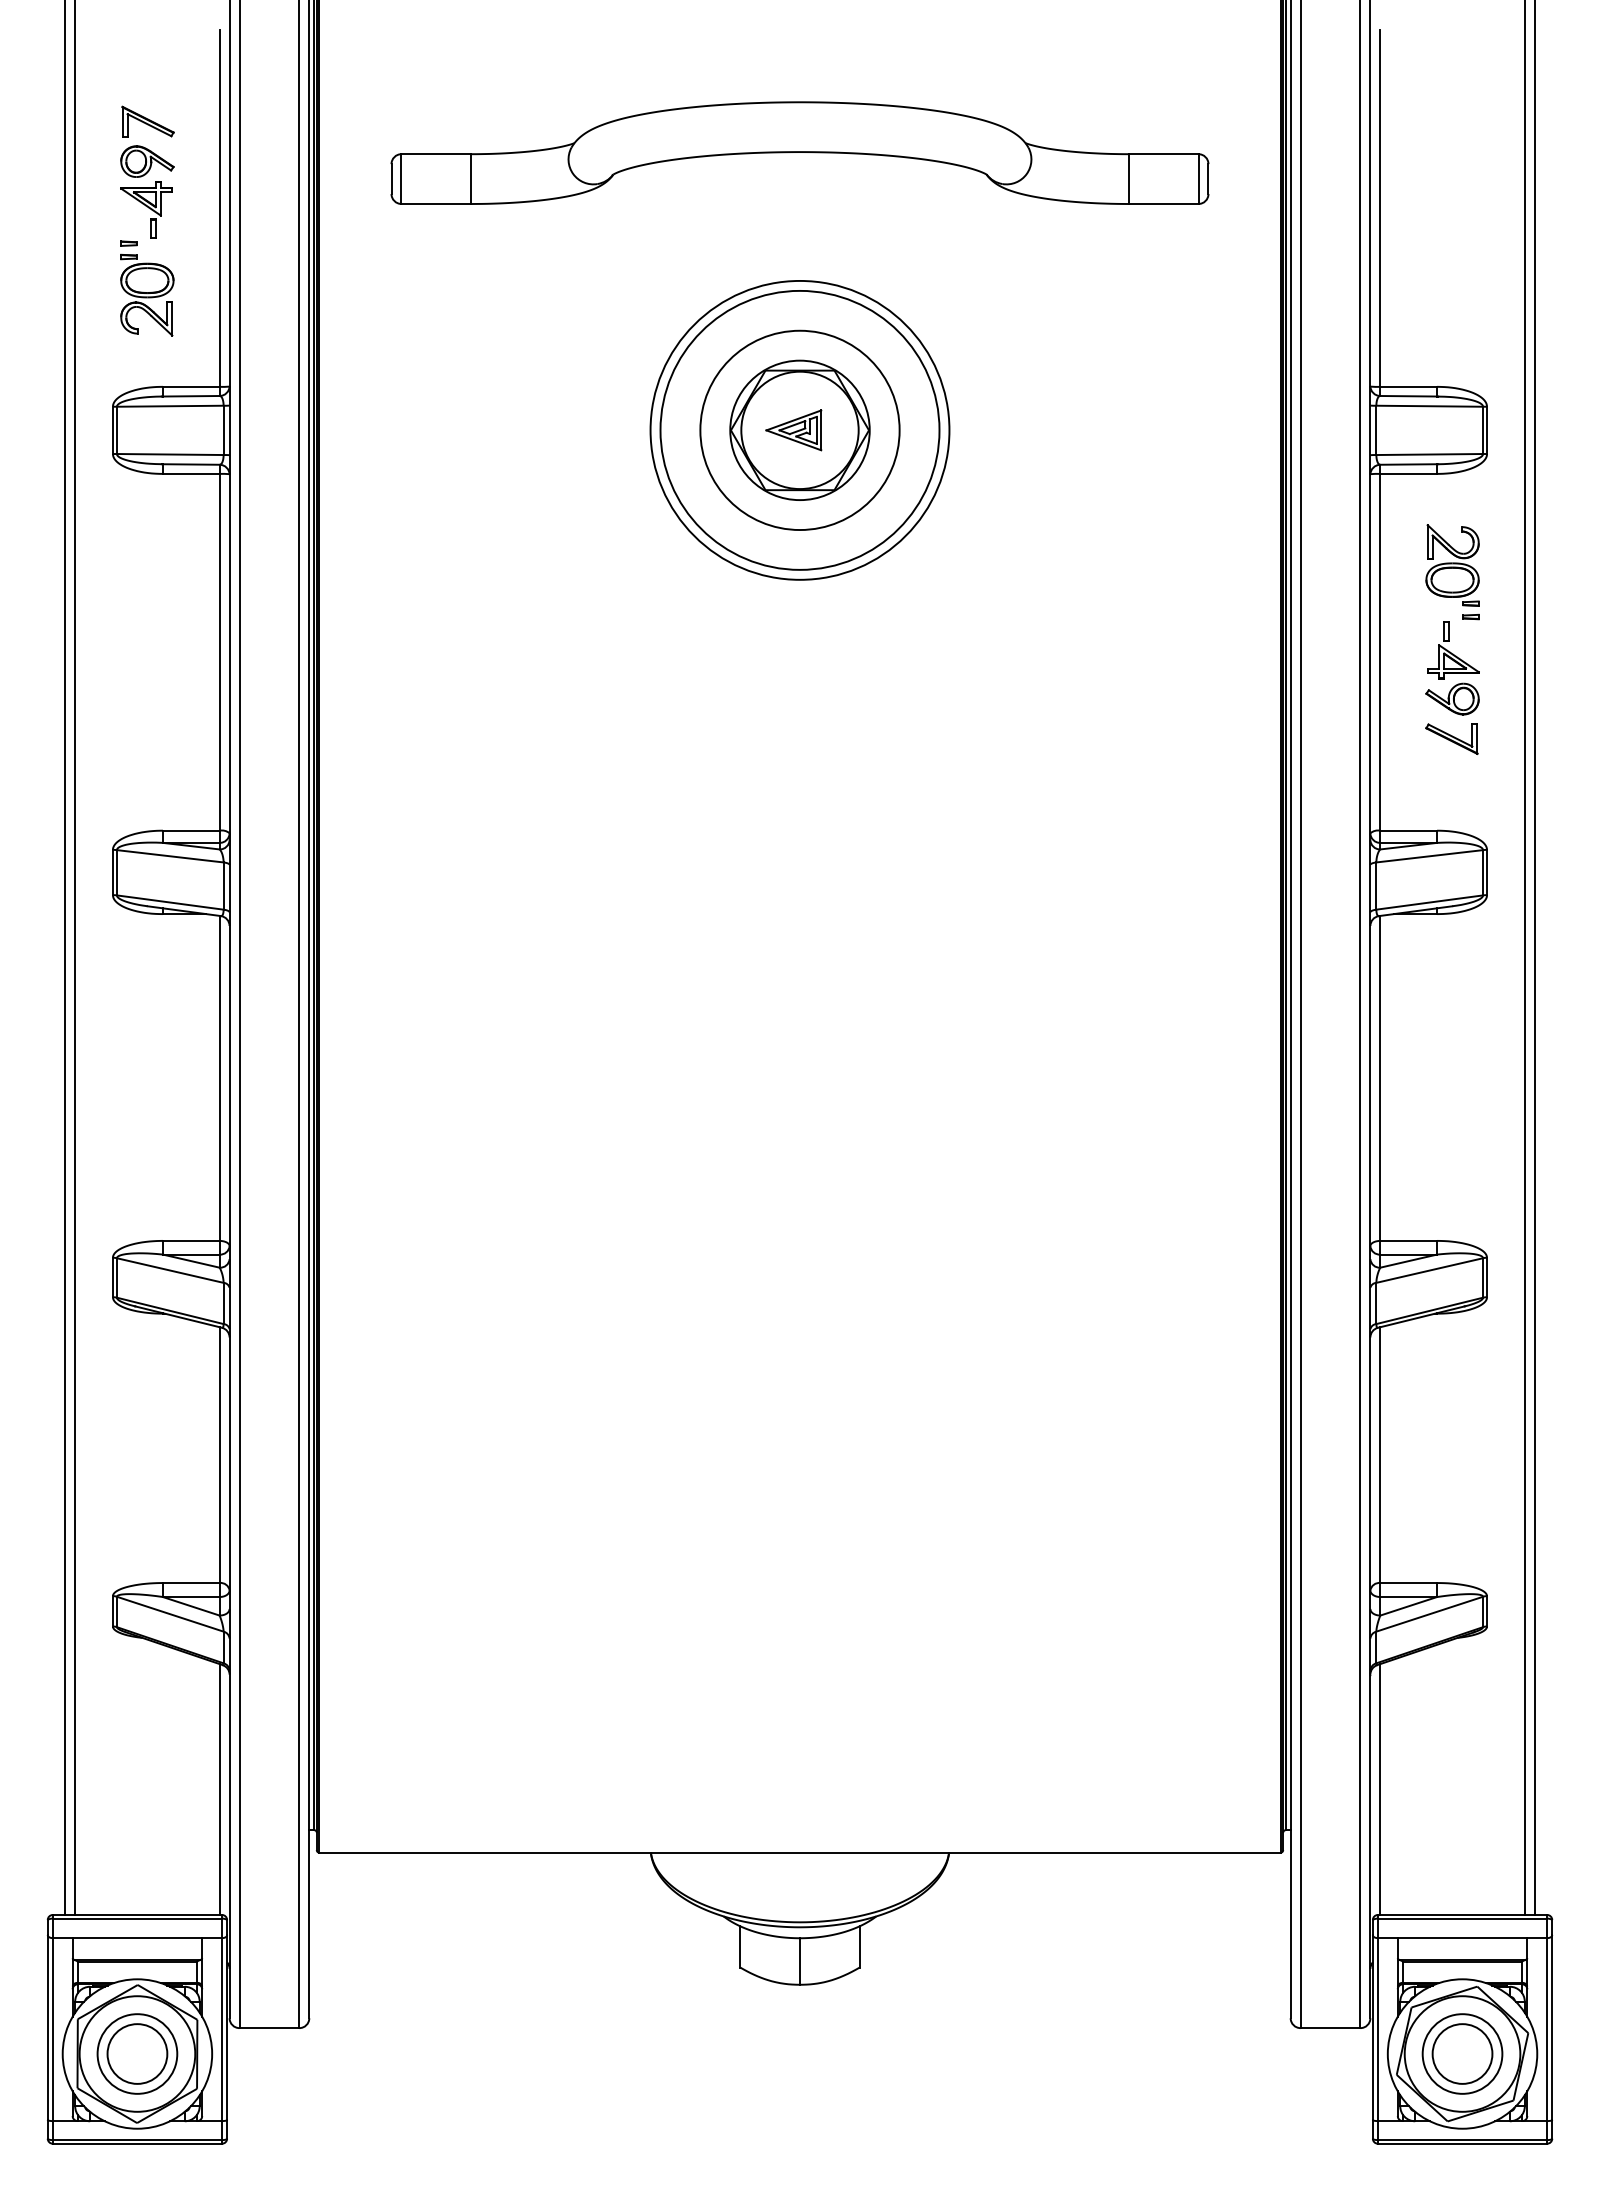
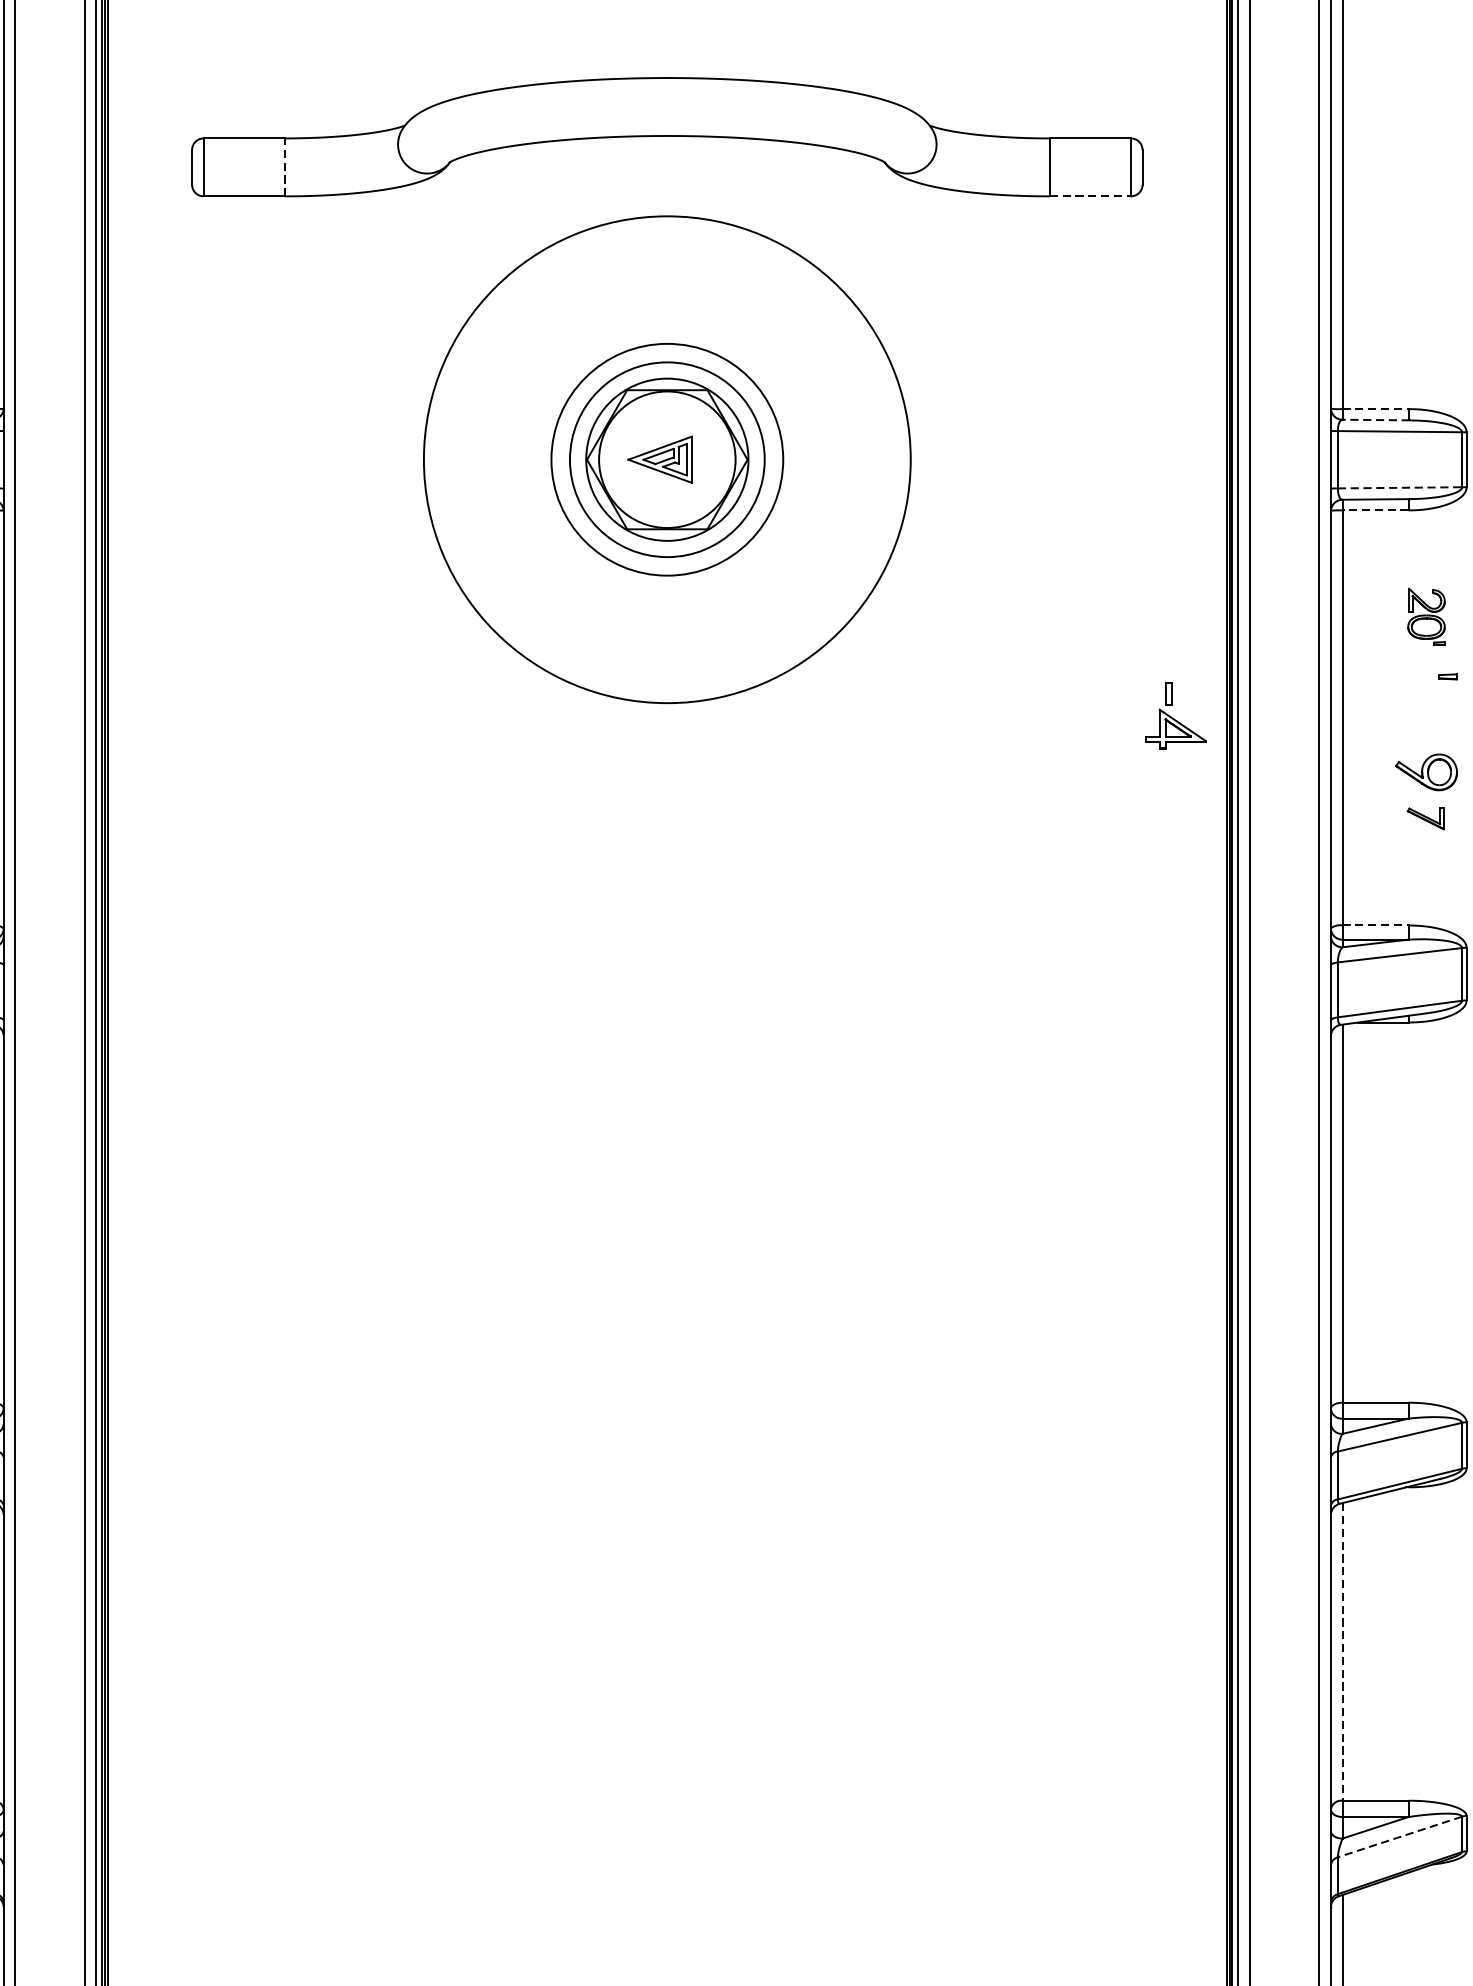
line: (471, 179) -> (285, 167), solid -> dashed
line: (1163, 204) -> (1090, 196), solid -> dashed
line: (1409, 386) -> (1376, 408), solid -> dashed
line: (1409, 396) -> (1376, 420), solid -> dashed
circle: (799, 429) -> (666, 458), size x0.6
circle: (799, 429) -> (666, 458), size x1.4
line: (1430, 454) -> (1400, 487), solid -> dashed
line: (1408, 473) -> (1375, 509), solid -> dashed
part: (1452, 565) -> (1426, 616), size x0.6
part: (1453, 650) -> (1176, 715), moved
part: (1451, 738) -> (1425, 818), size x0.6
line: (1409, 830) -> (1376, 925), solid -> dashed
line: (1380, 1455) -> (1342, 1652), solid -> dashed
line: (1429, 1614) -> (1399, 1837), solid -> dashed

